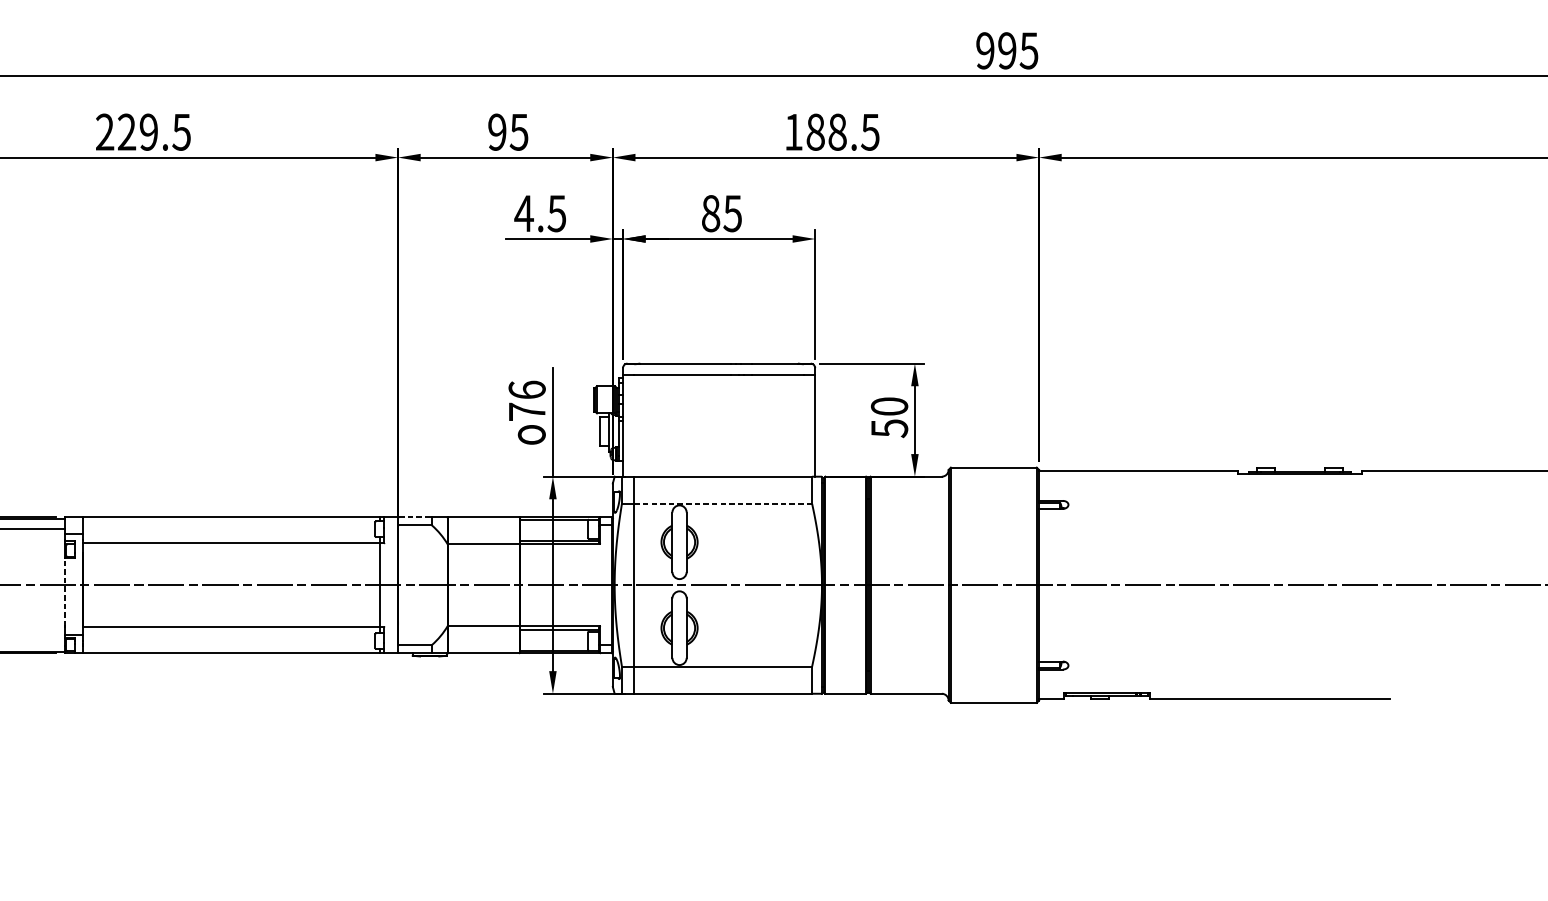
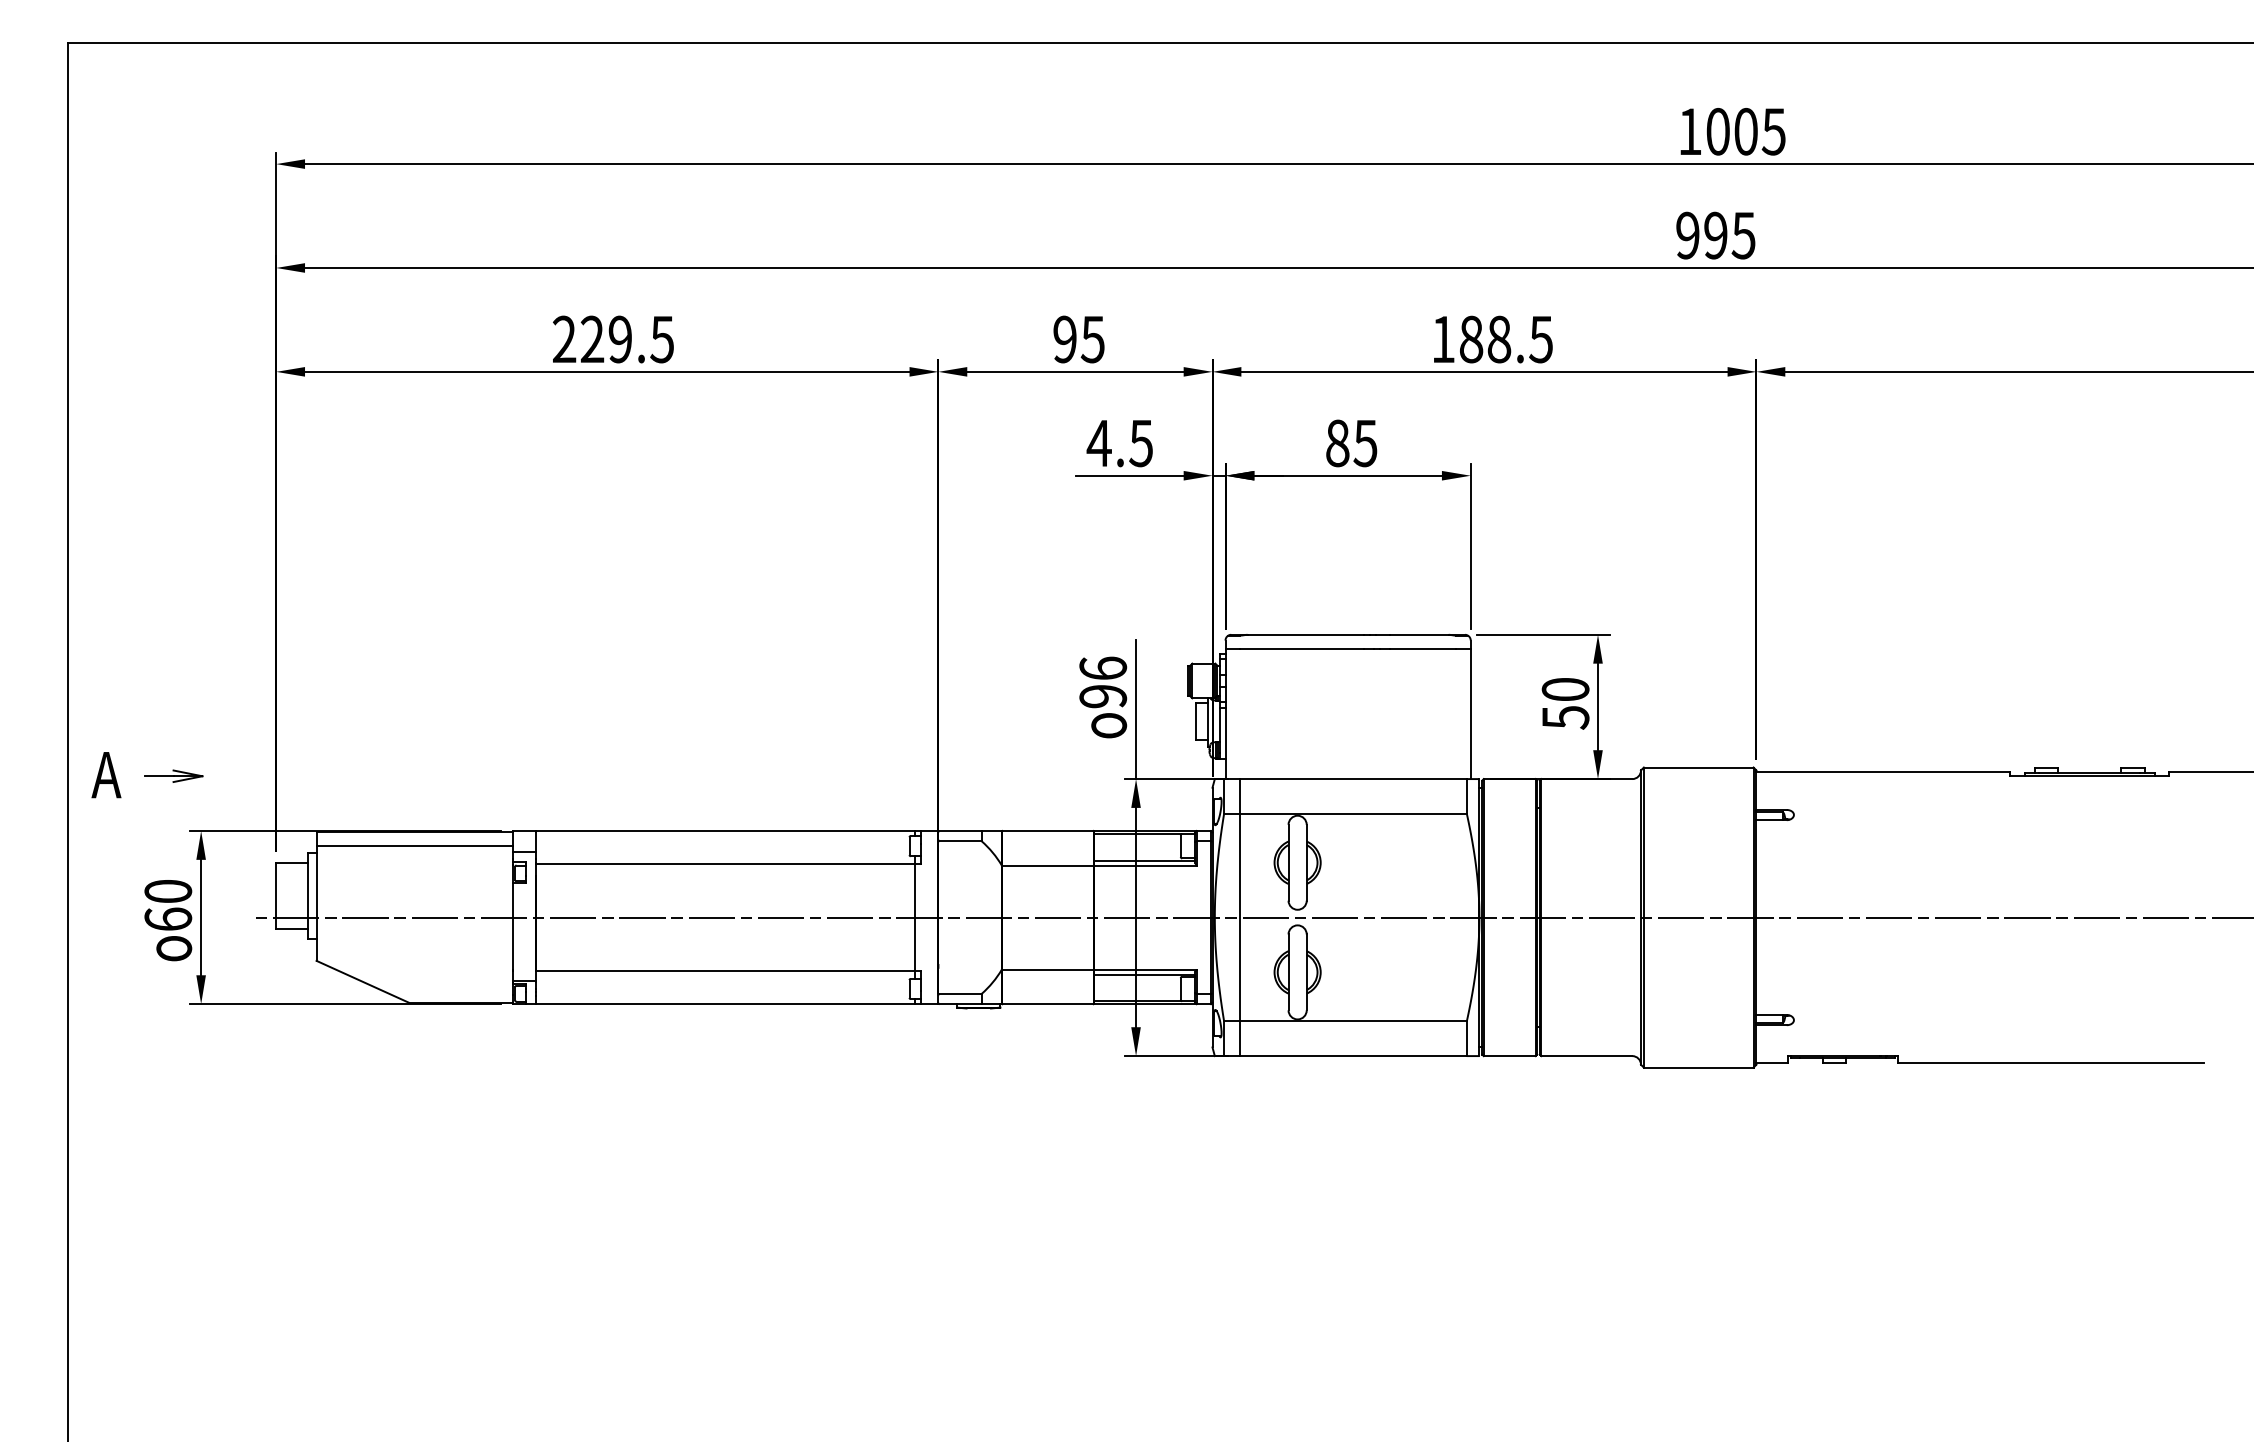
text: (527, 411) -> (1103, 696), o76 -> o96
line: (723, 503) -> (1353, 813), dashed -> solid
line: (415, 517) -> (960, 831), dashed -> solid
line: (64, 592) -> (512, 926), dashed -> solid

